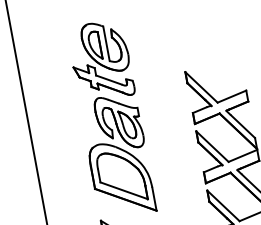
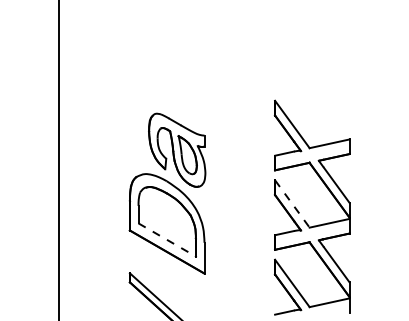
part: (101, 61) -> (168, 66), removed
line: (212, 147) -> (292, 204), solid -> dashed
line: (124, 191) -> (167, 240), solid -> dashed

